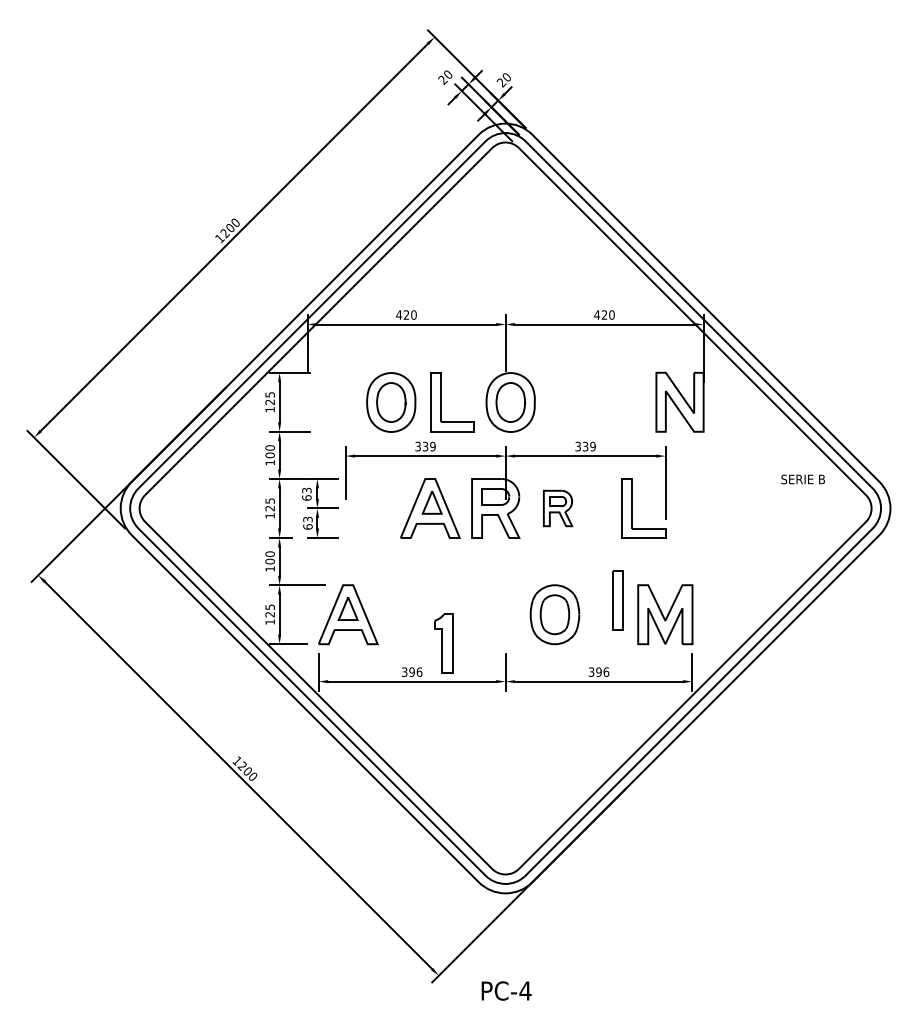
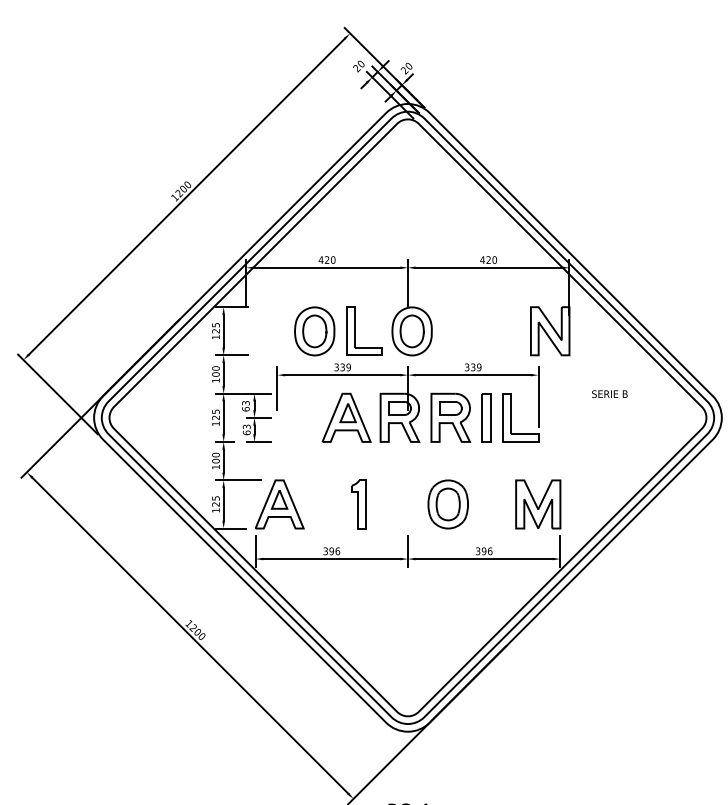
text: (802, 479) -> (609, 394), moved
part: (557, 508) -> (450, 417), size x1.67
part: (617, 600) -> (486, 417), moved
part: (443, 643) -> (358, 504), moved

